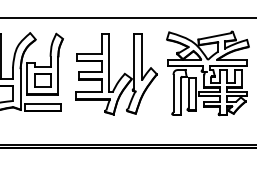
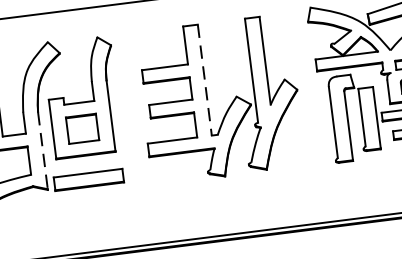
line: (109, 63) -> (204, 80), solid -> dashed
line: (20, 89) -> (42, 151), solid -> dashed

